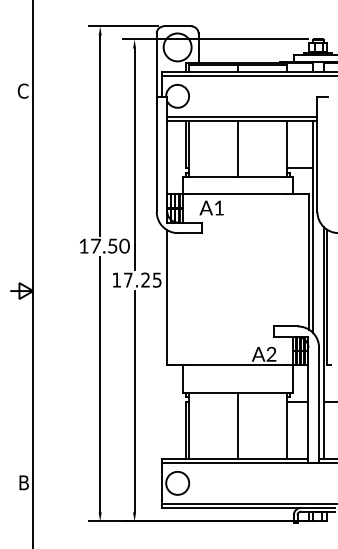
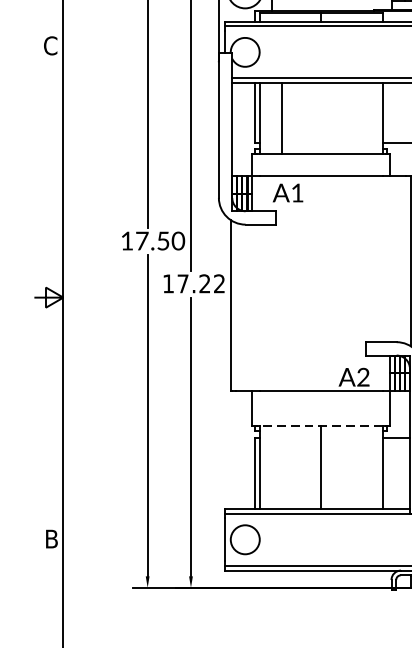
line: (237, 148) -> (281, 118), moved
text: (157, 279) -> (219, 283), 17.25 -> 17.22
line: (237, 393) -> (320, 426), solid -> dashed

